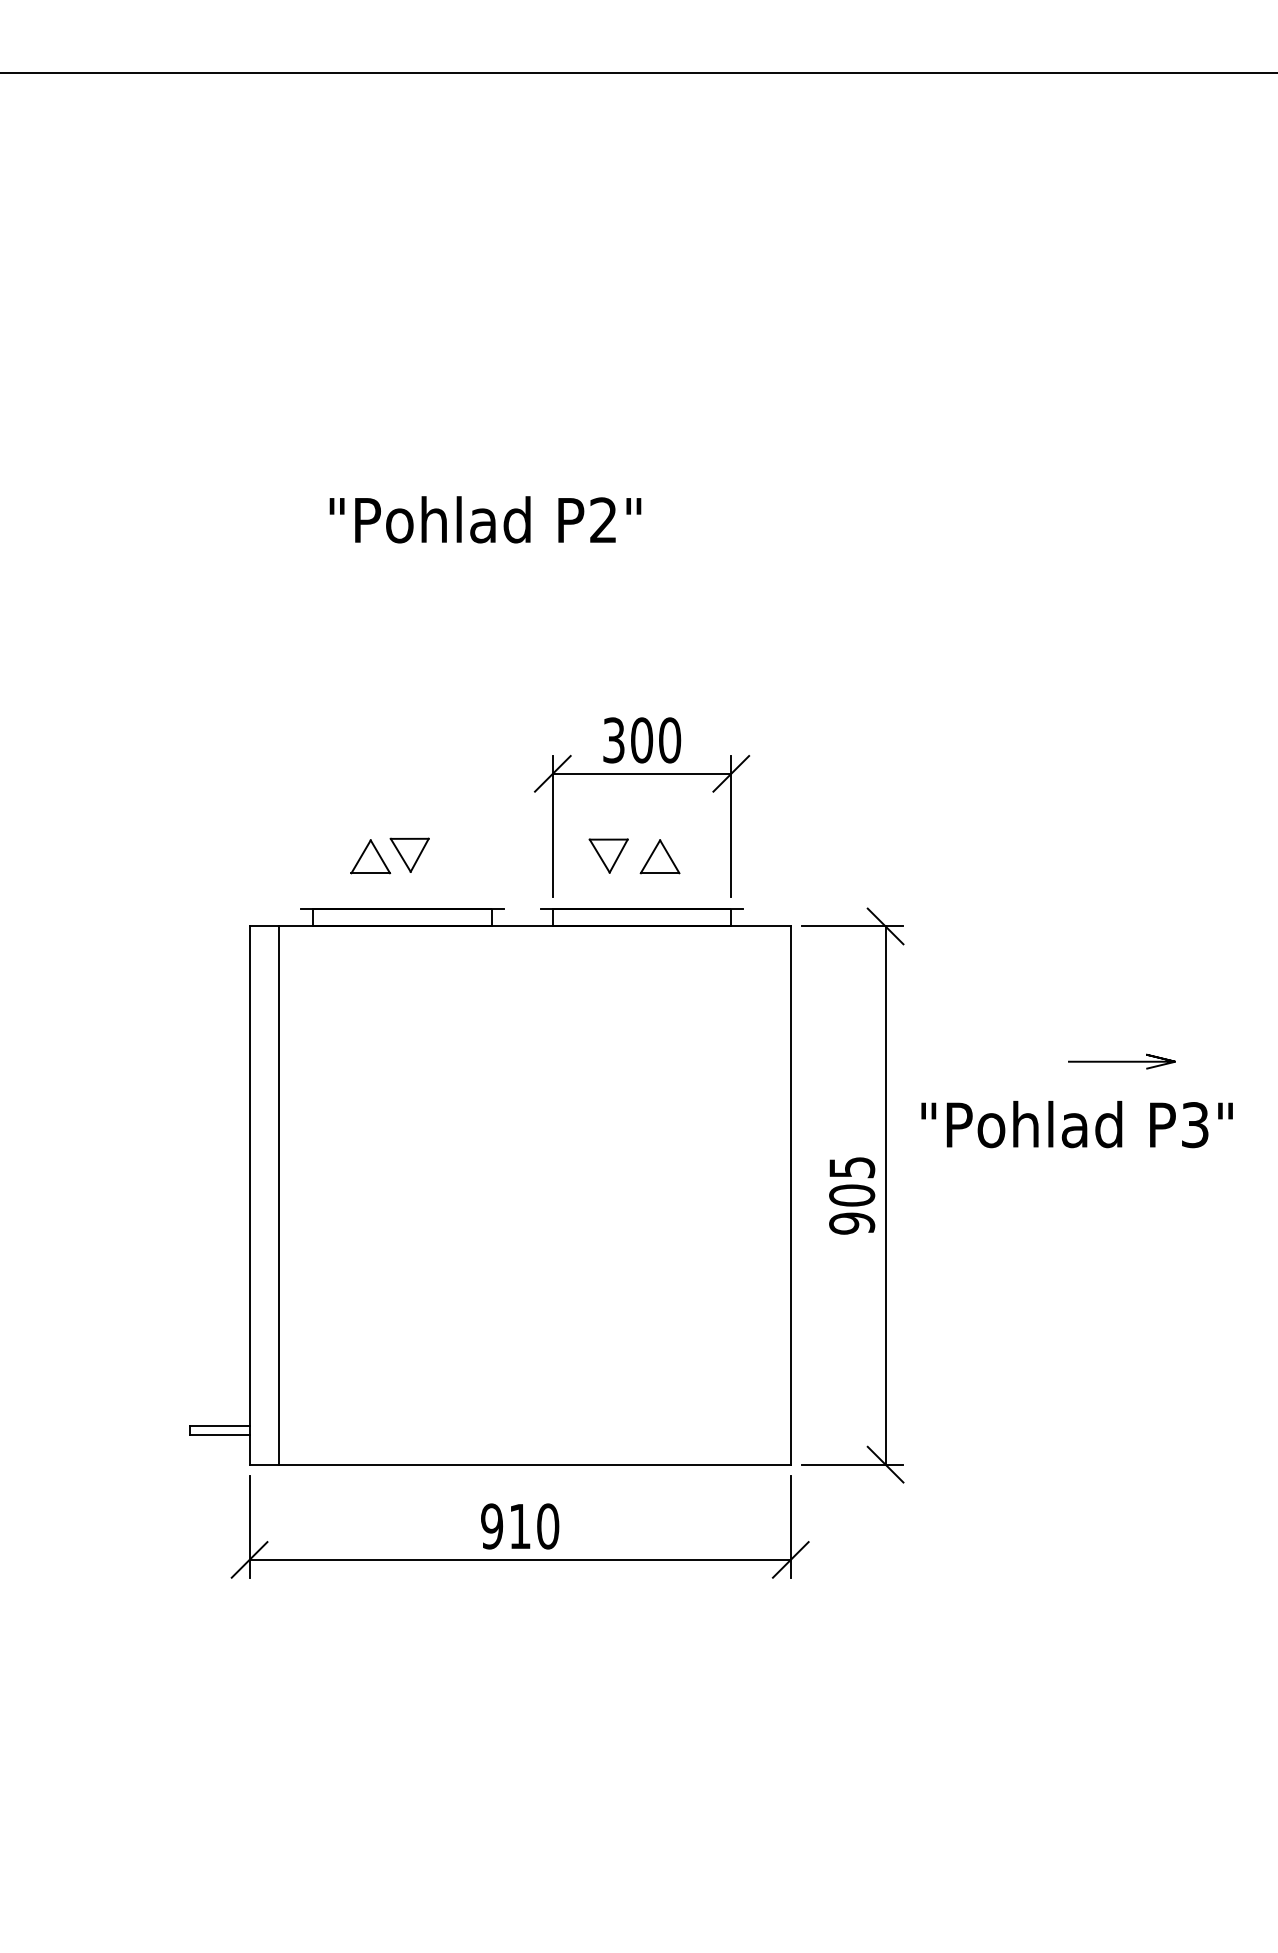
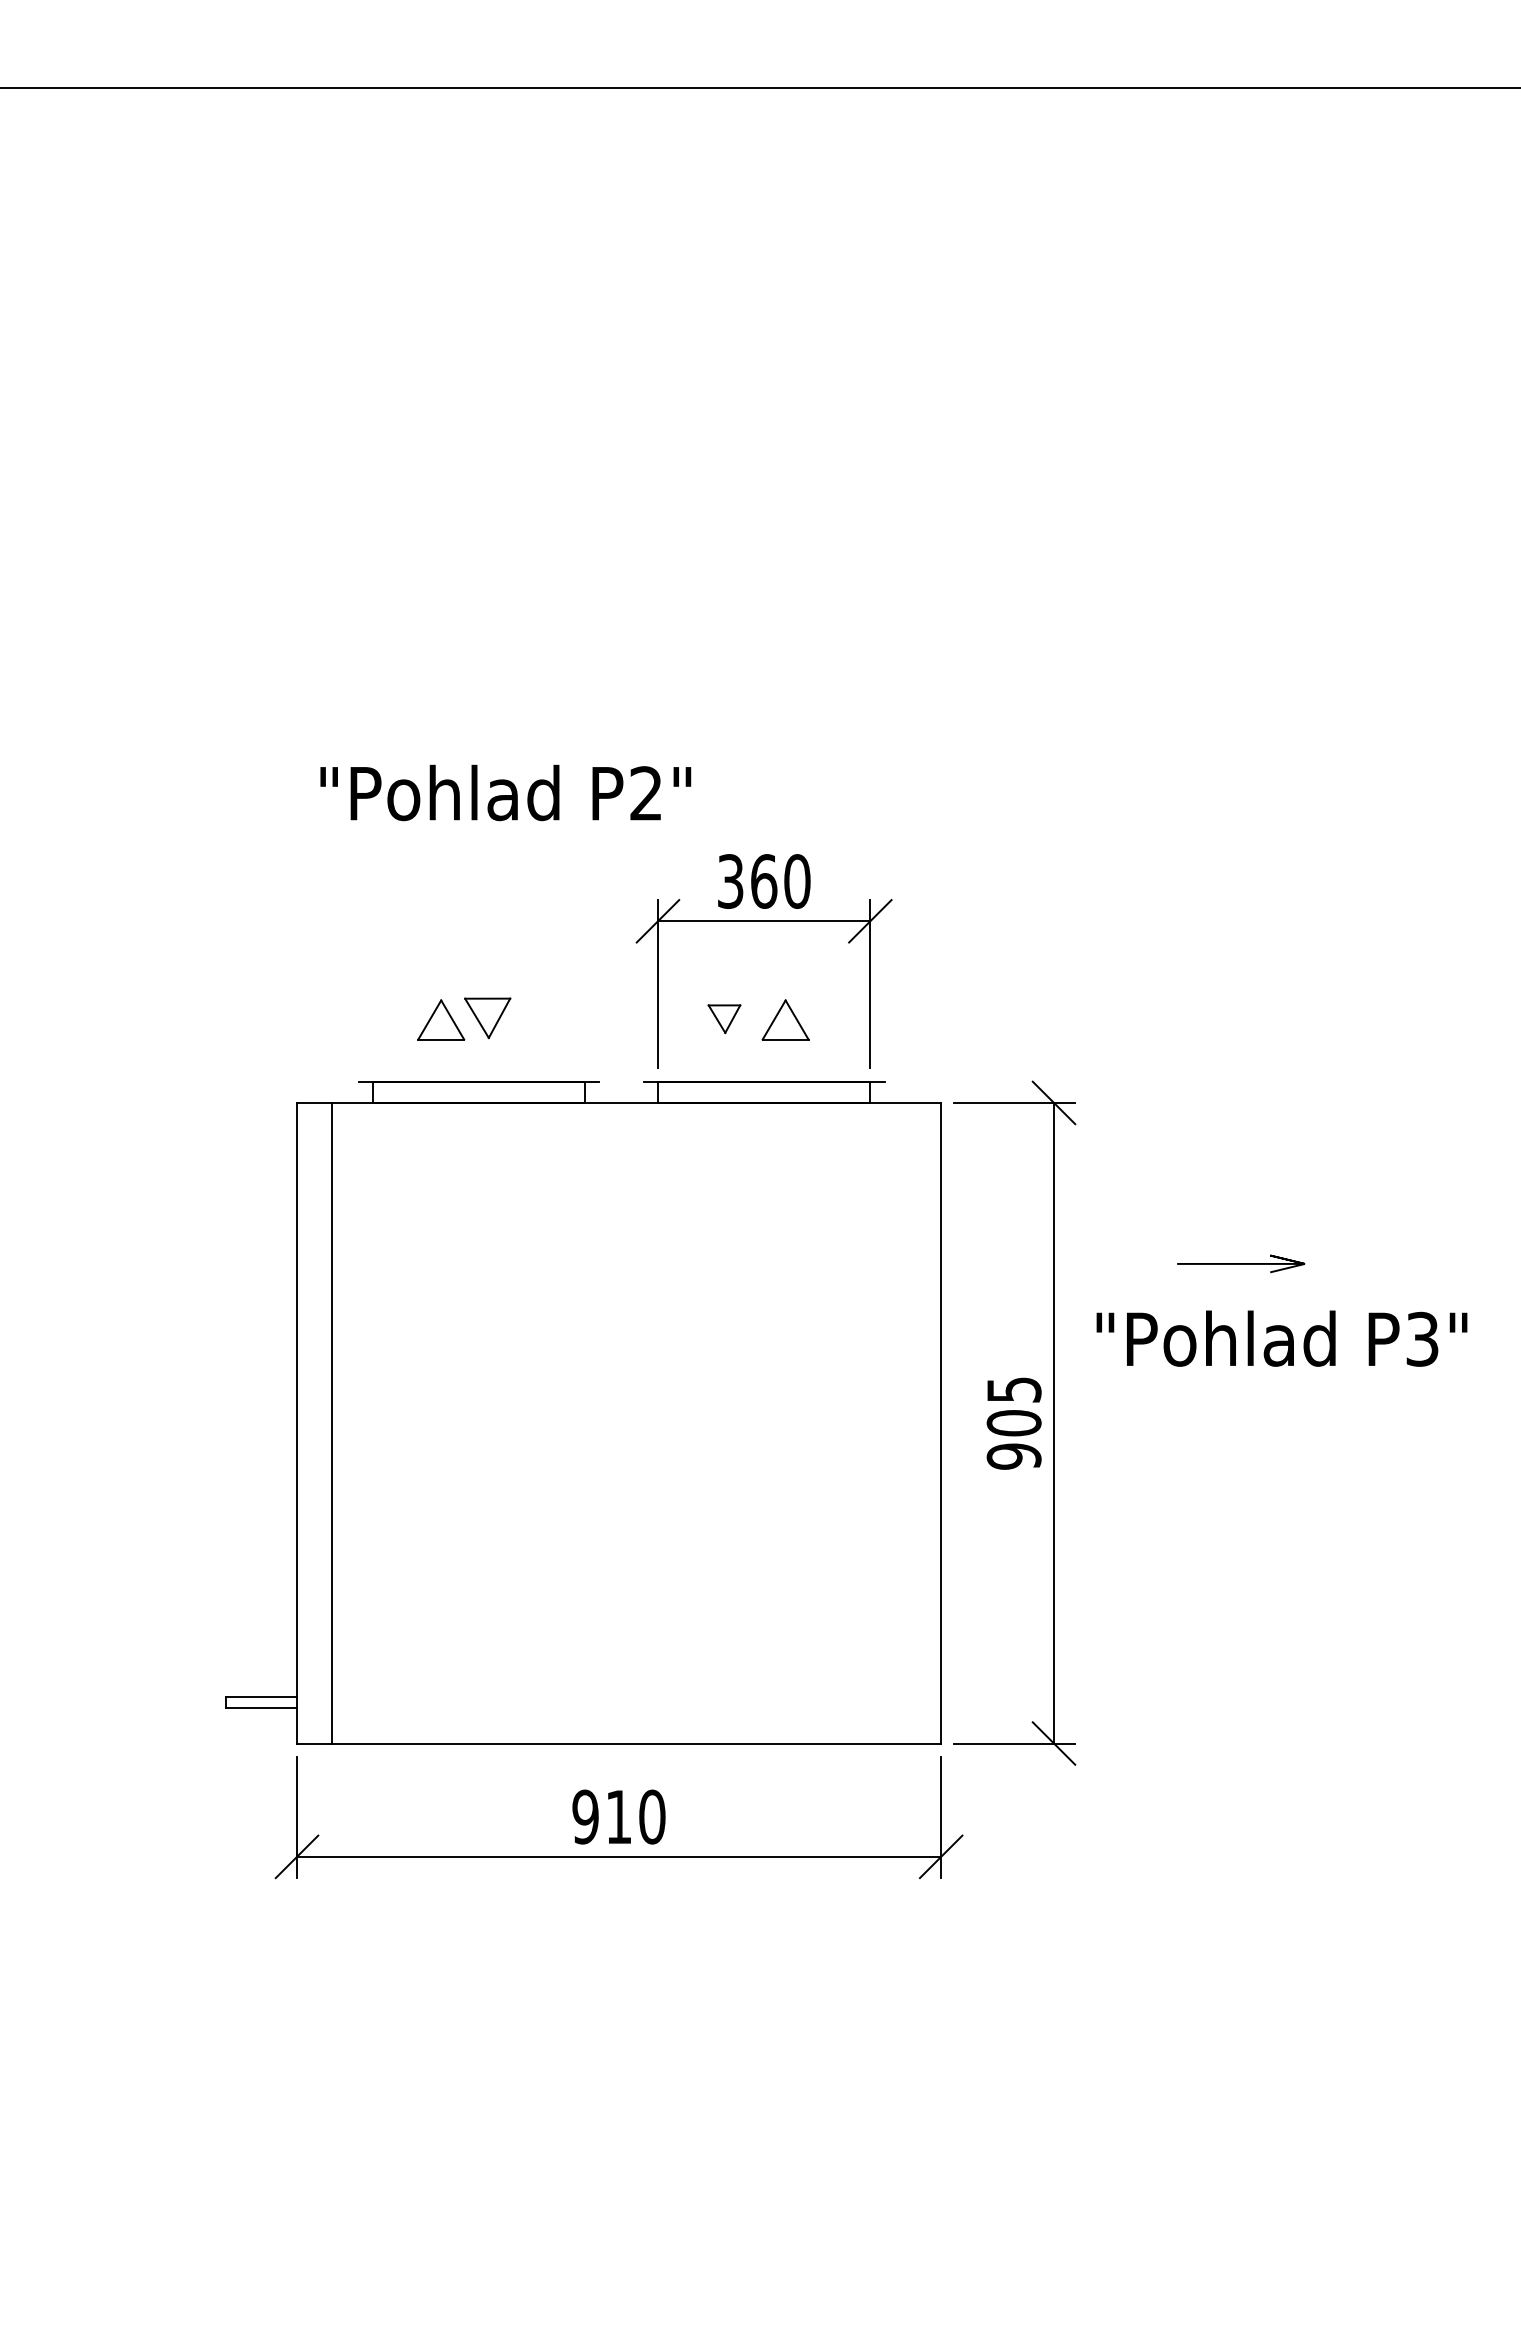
text: (485, 519) -> (505, 792), moved
text: (642, 740) -> (764, 881), 300 -> 360
part: (608, 855) -> (724, 1018), size x0.7
line: (1122, 1061) -> (1241, 1263), moved

